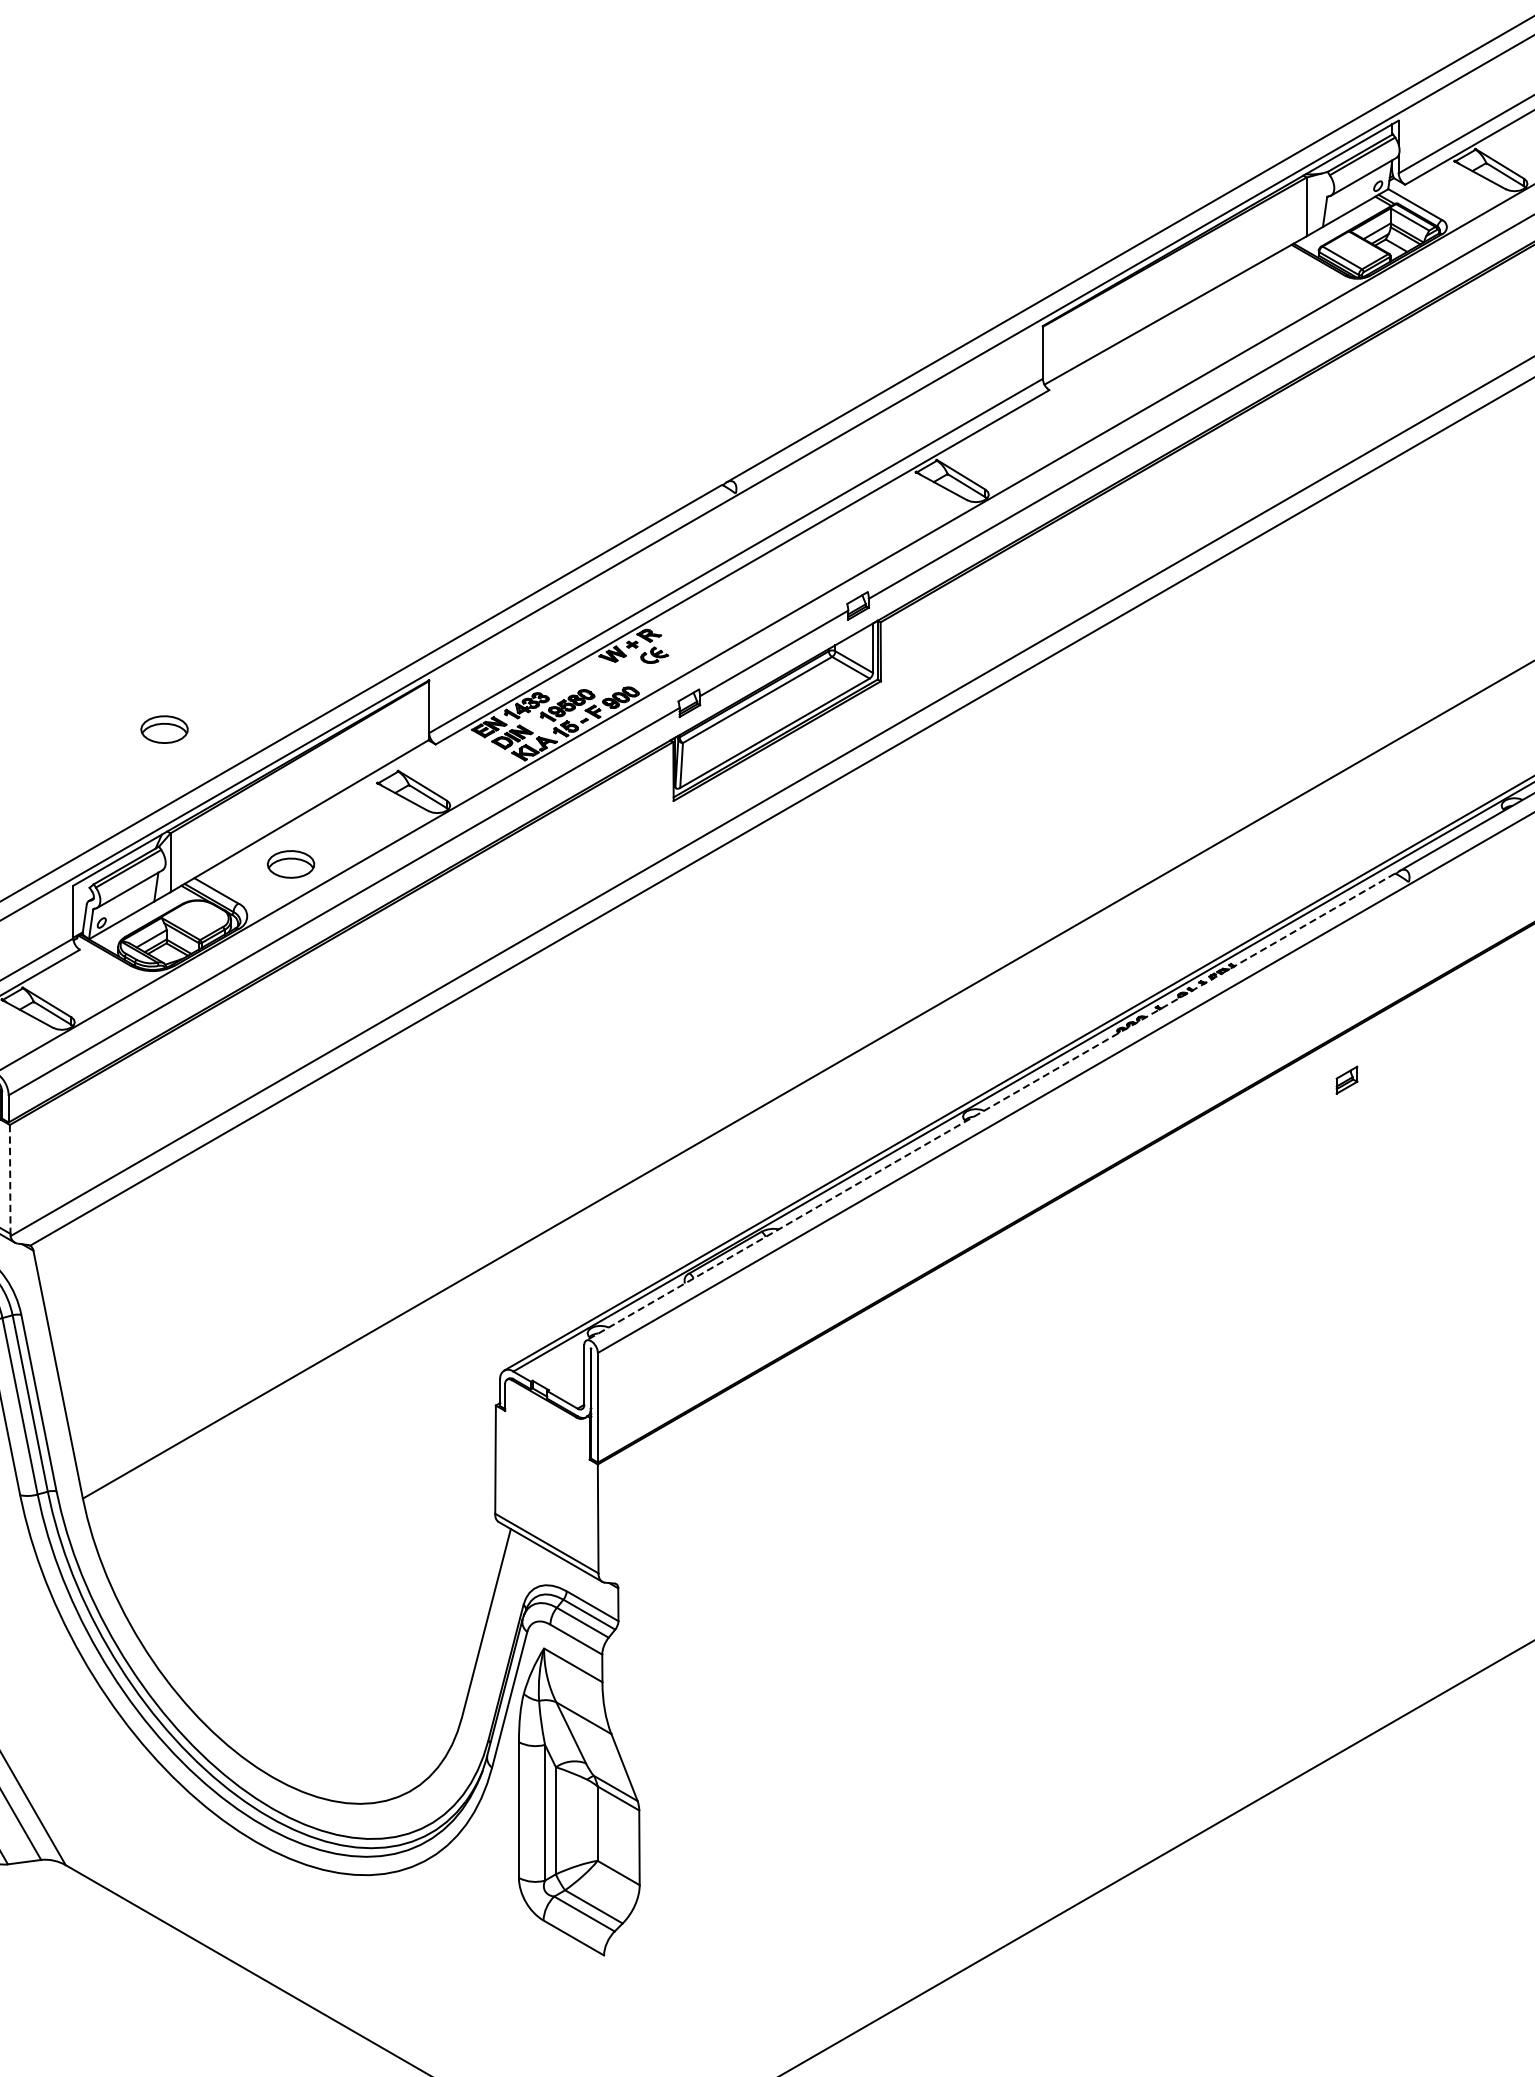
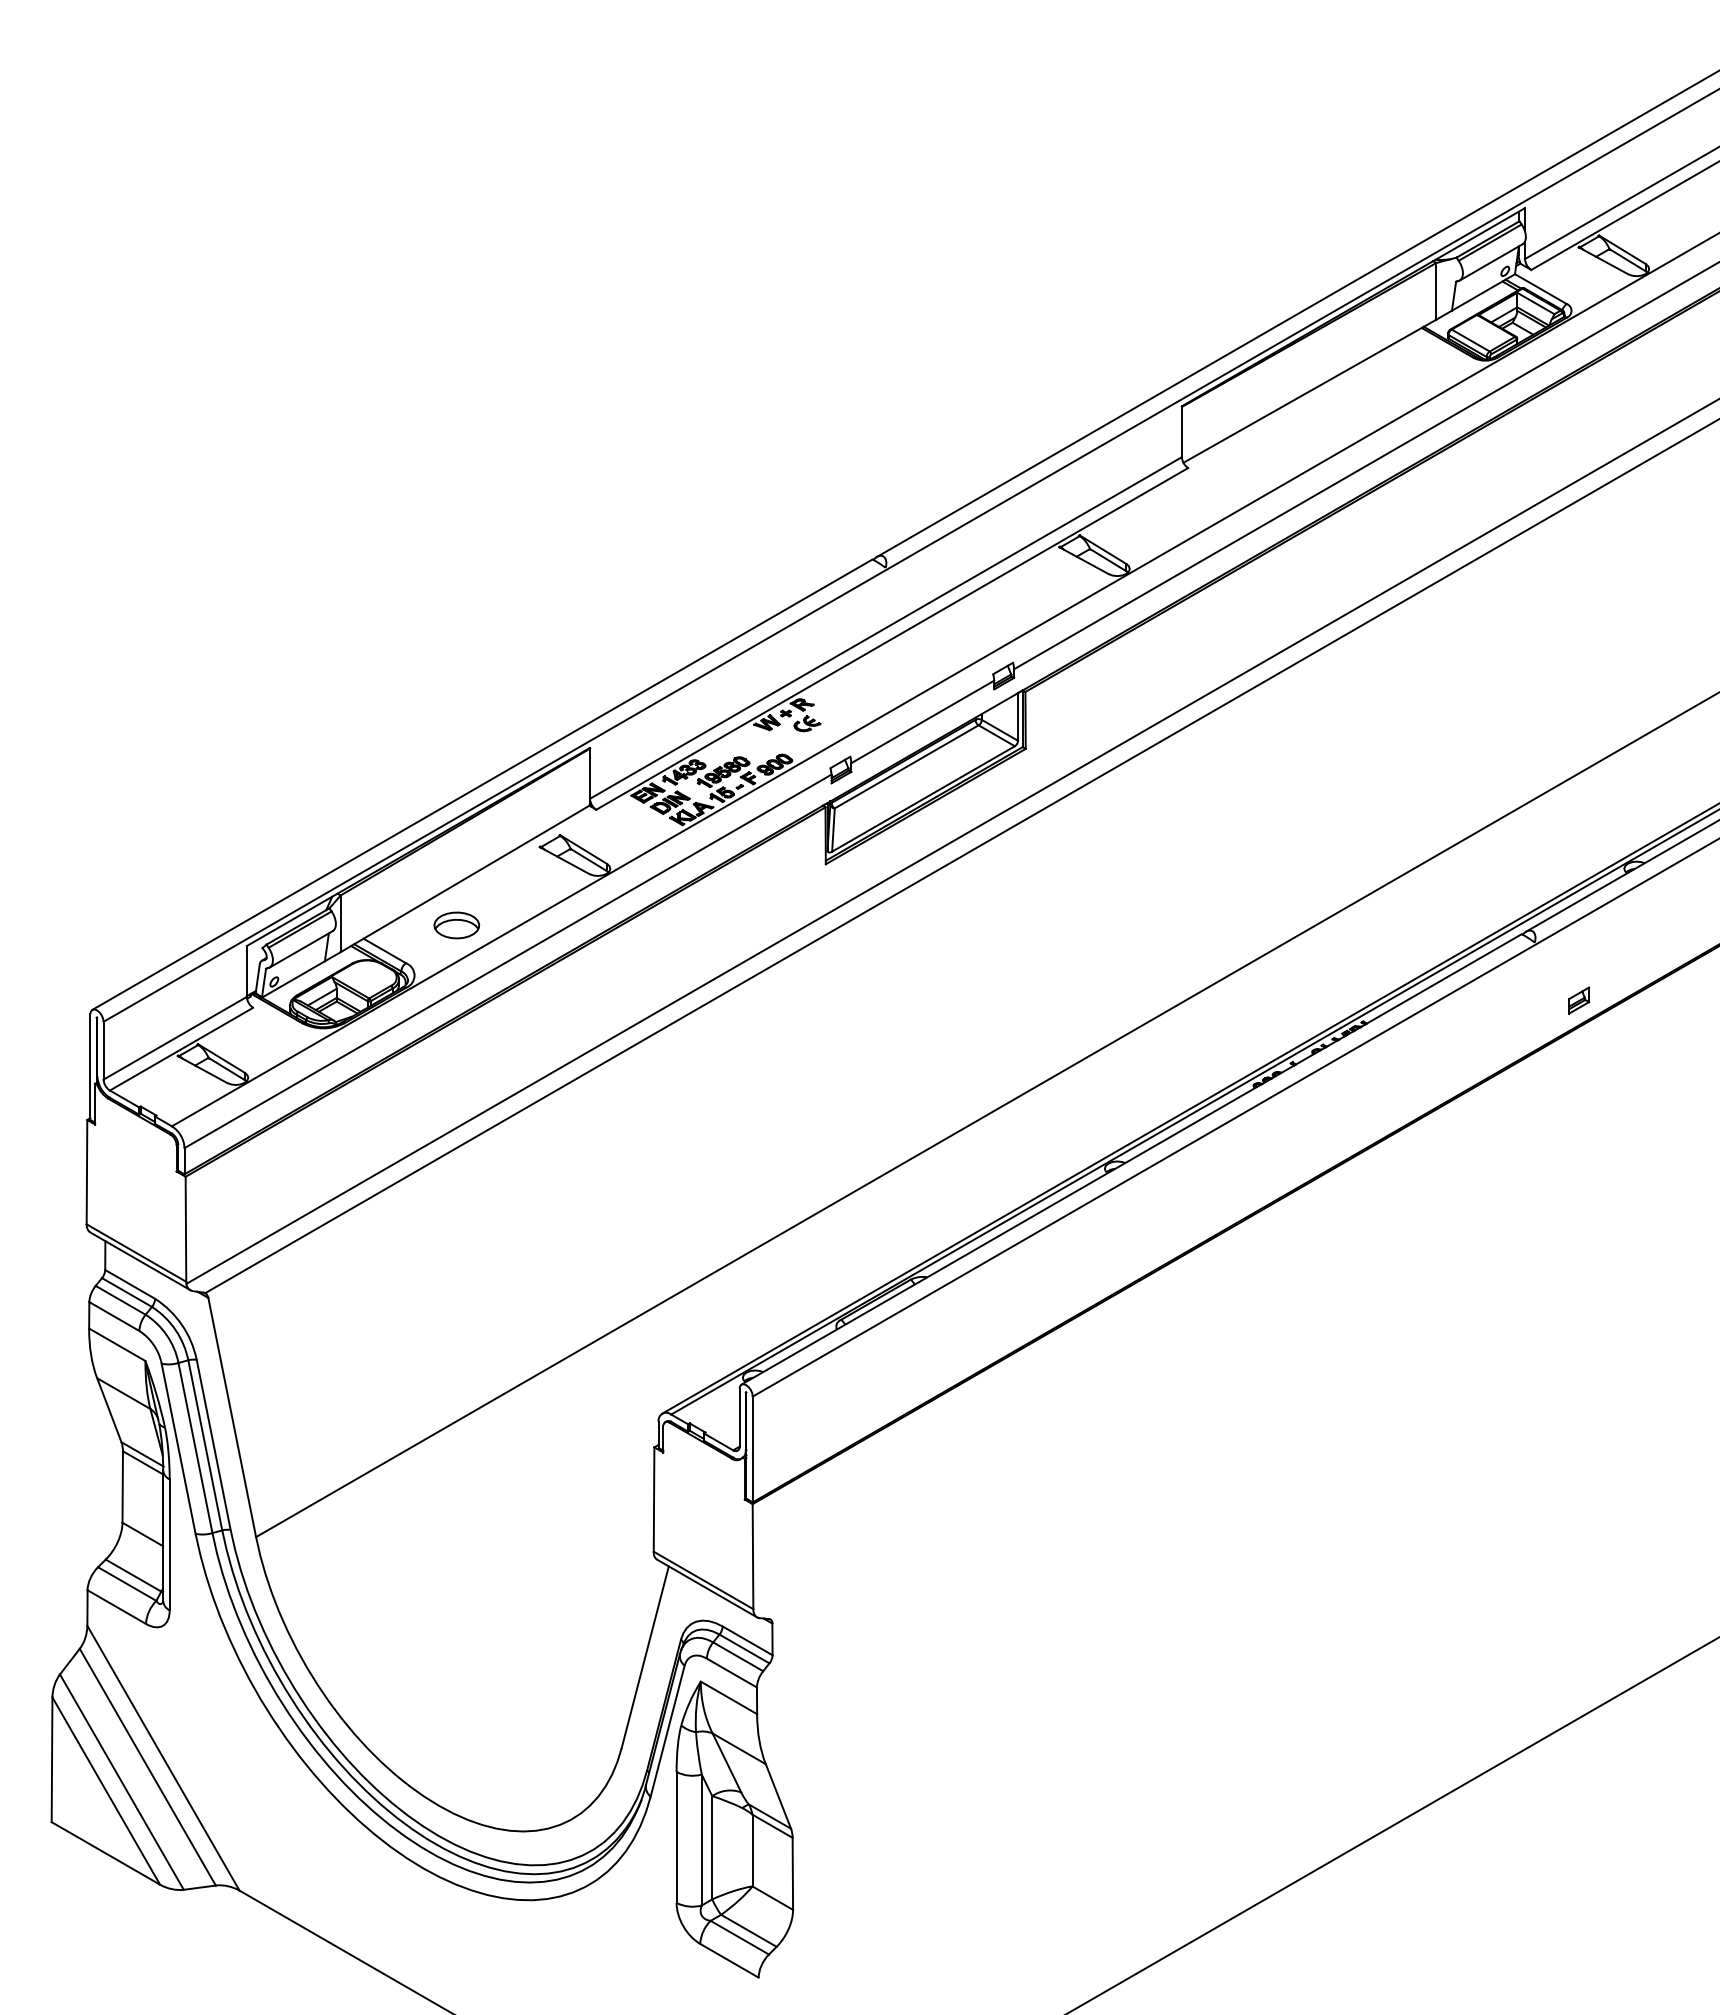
part: (164, 729) -> (334, 795), removed
part: (1347, 1080) -> (1579, 1000), moved
line: (990, 1107) -> (1131, 1159), dashed -> solid
line: (9, 1179) -> (185, 1229), dashed -> solid

